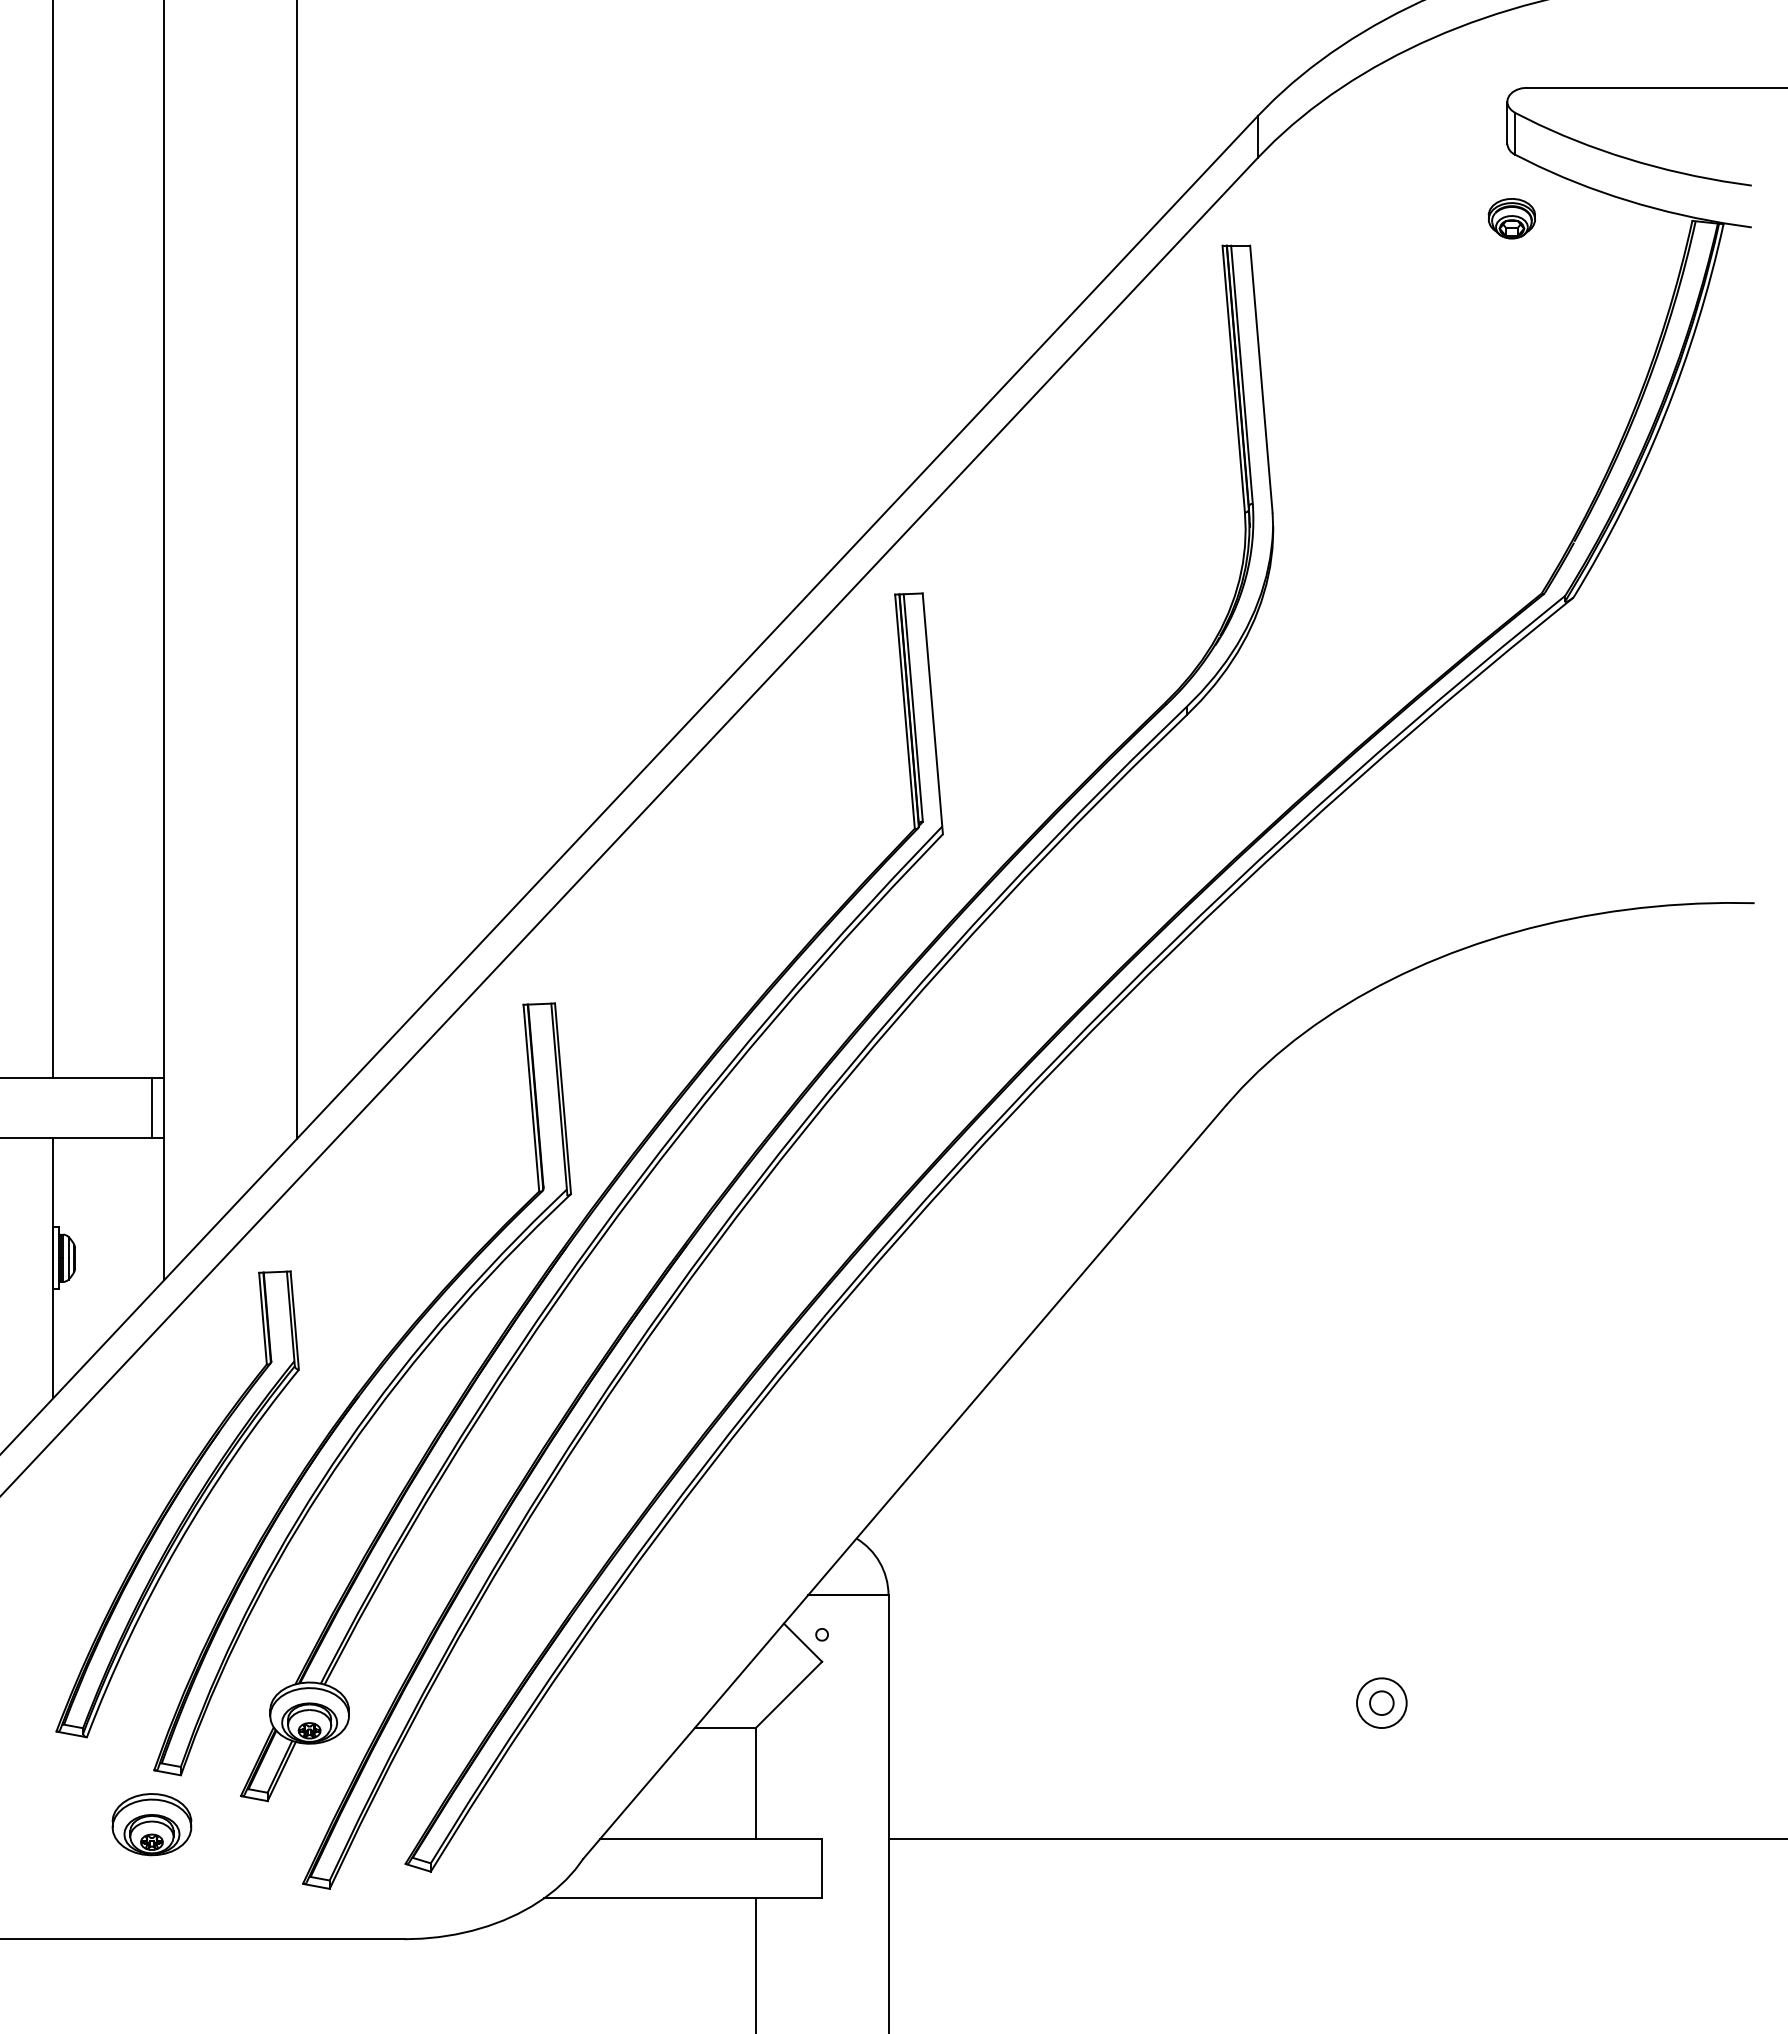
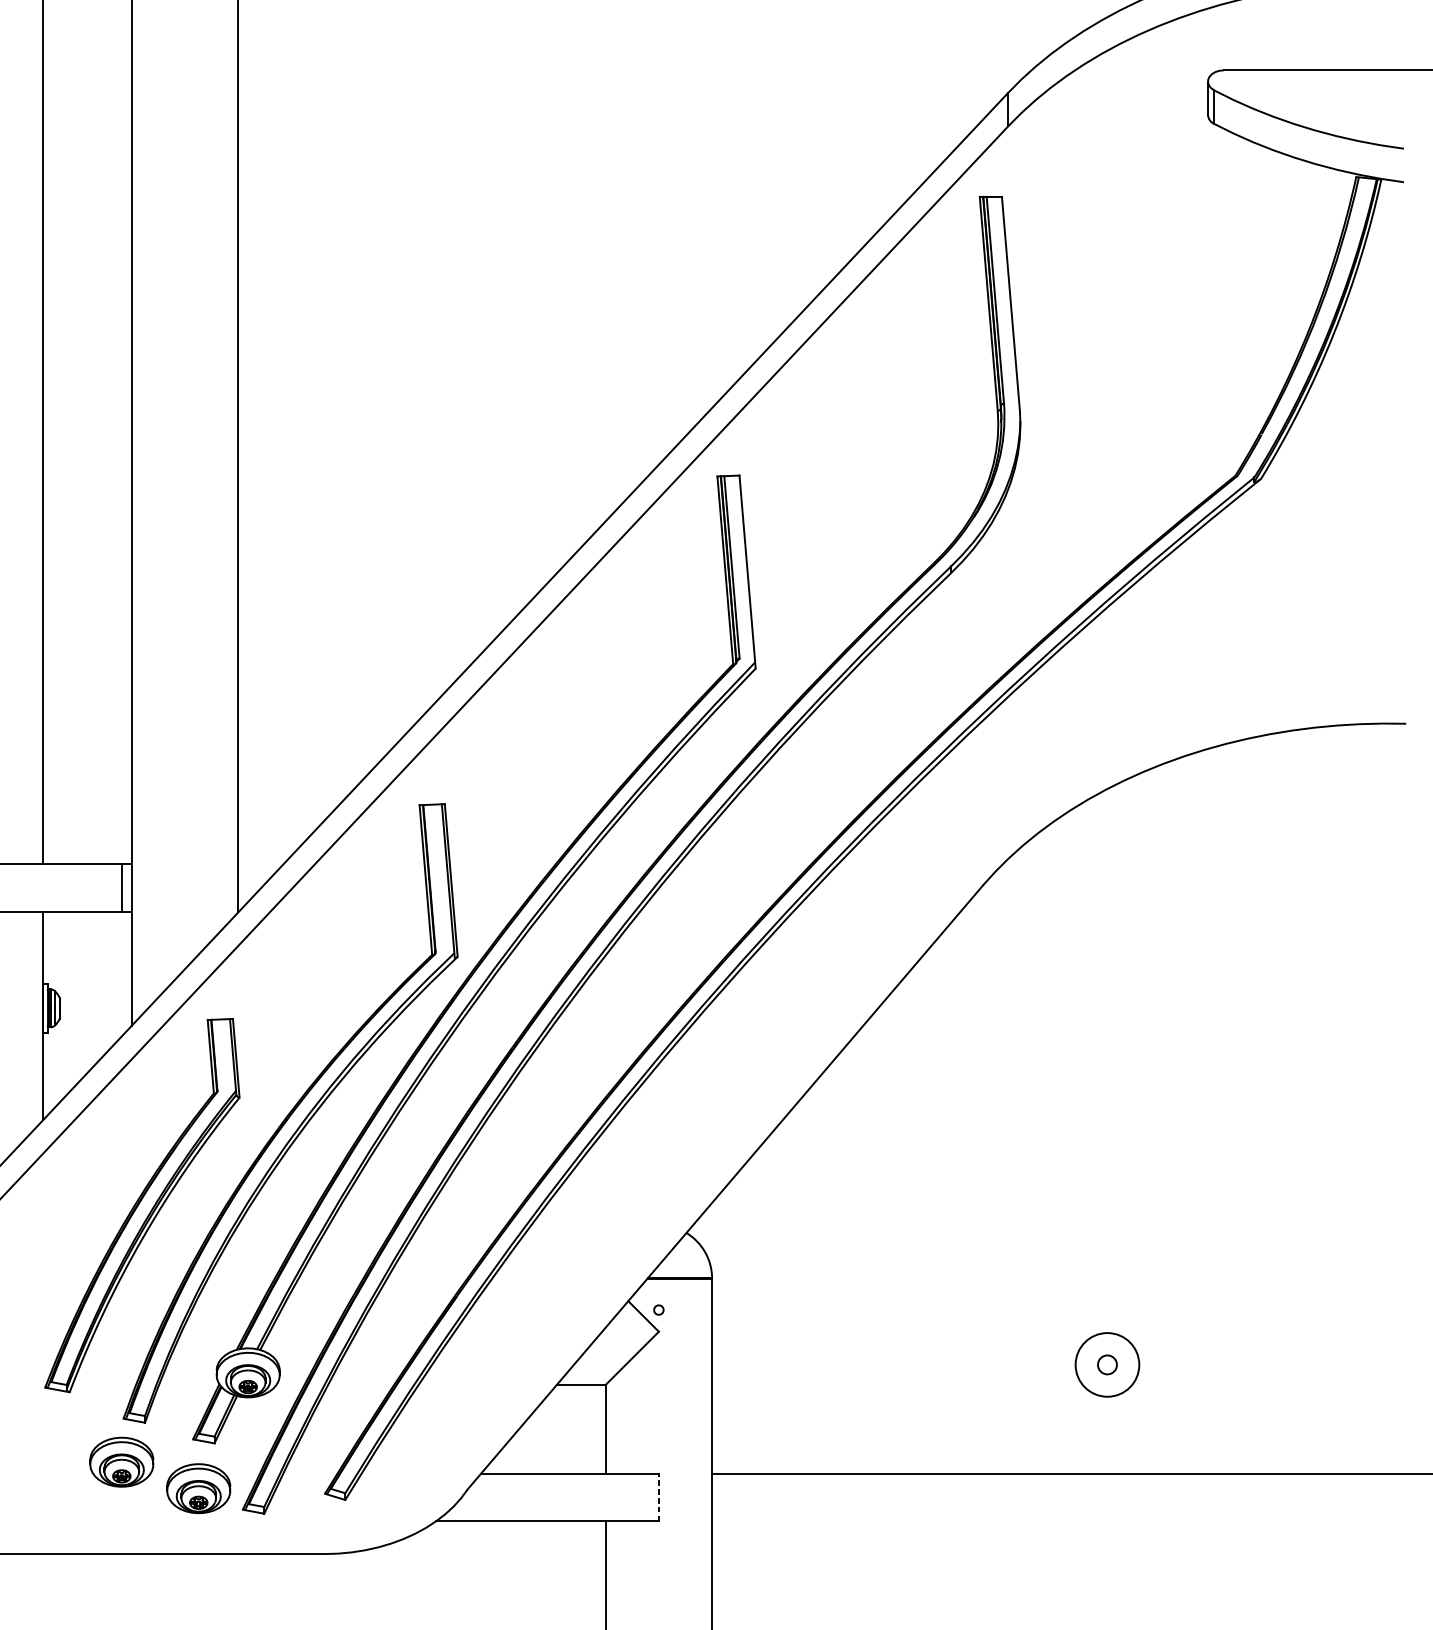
part: (1511, 218) -> (1211, 175), removed
circle: (1381, 1703) -> (1107, 1365), size x1.6
part: (247, 1857) -> (198, 1488), added
line: (822, 1868) -> (659, 1497), solid -> dashed

